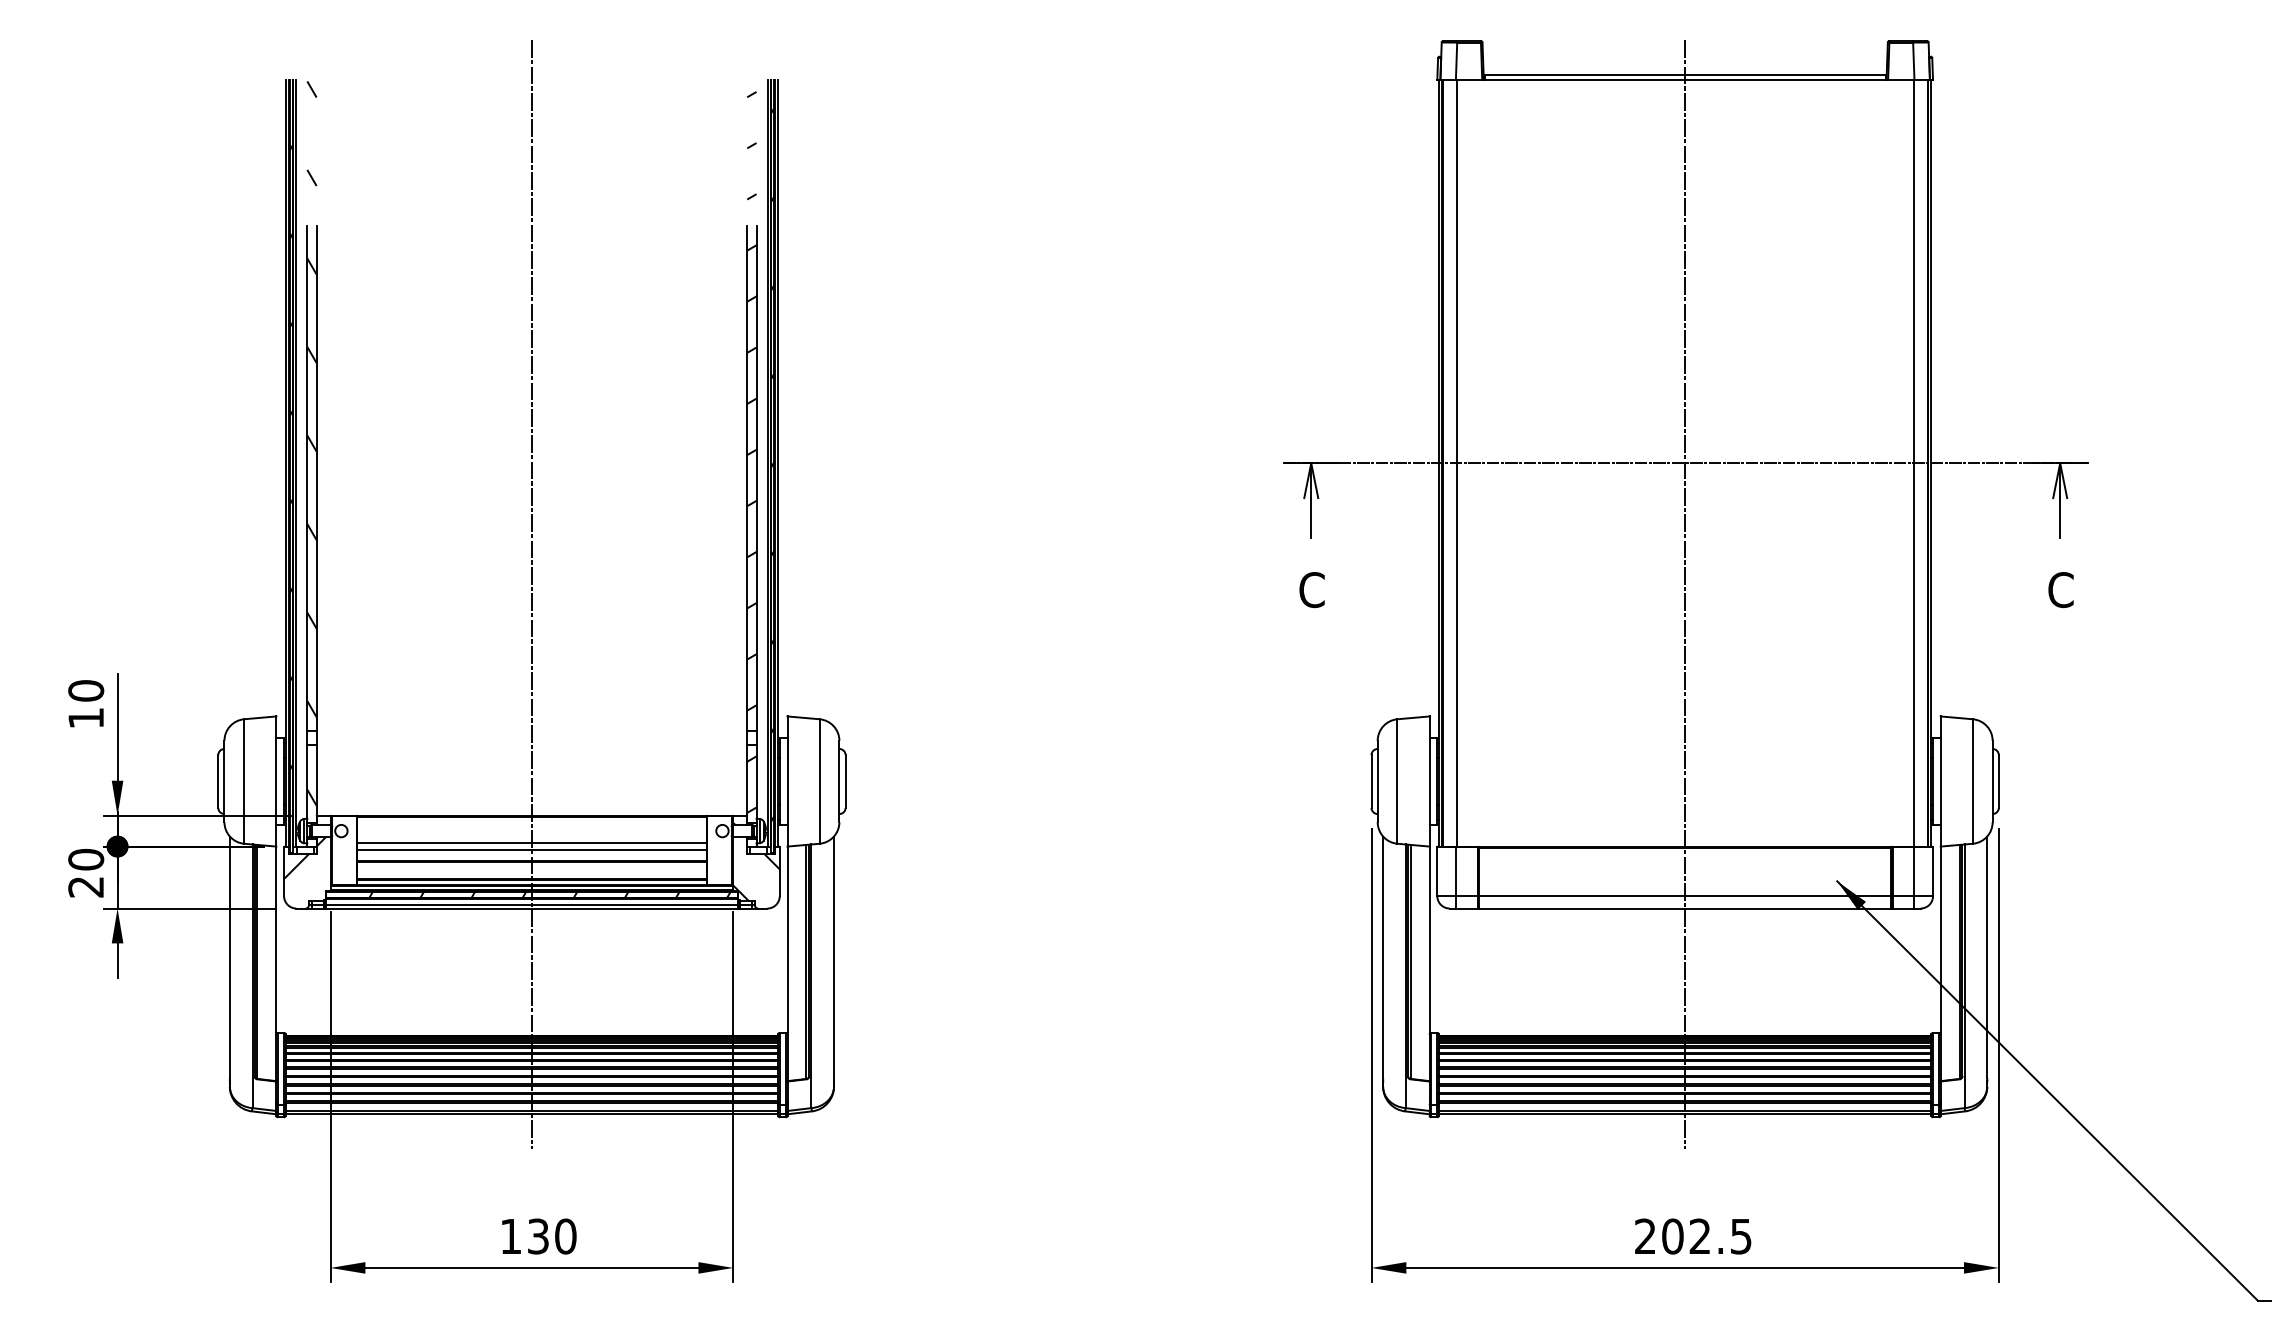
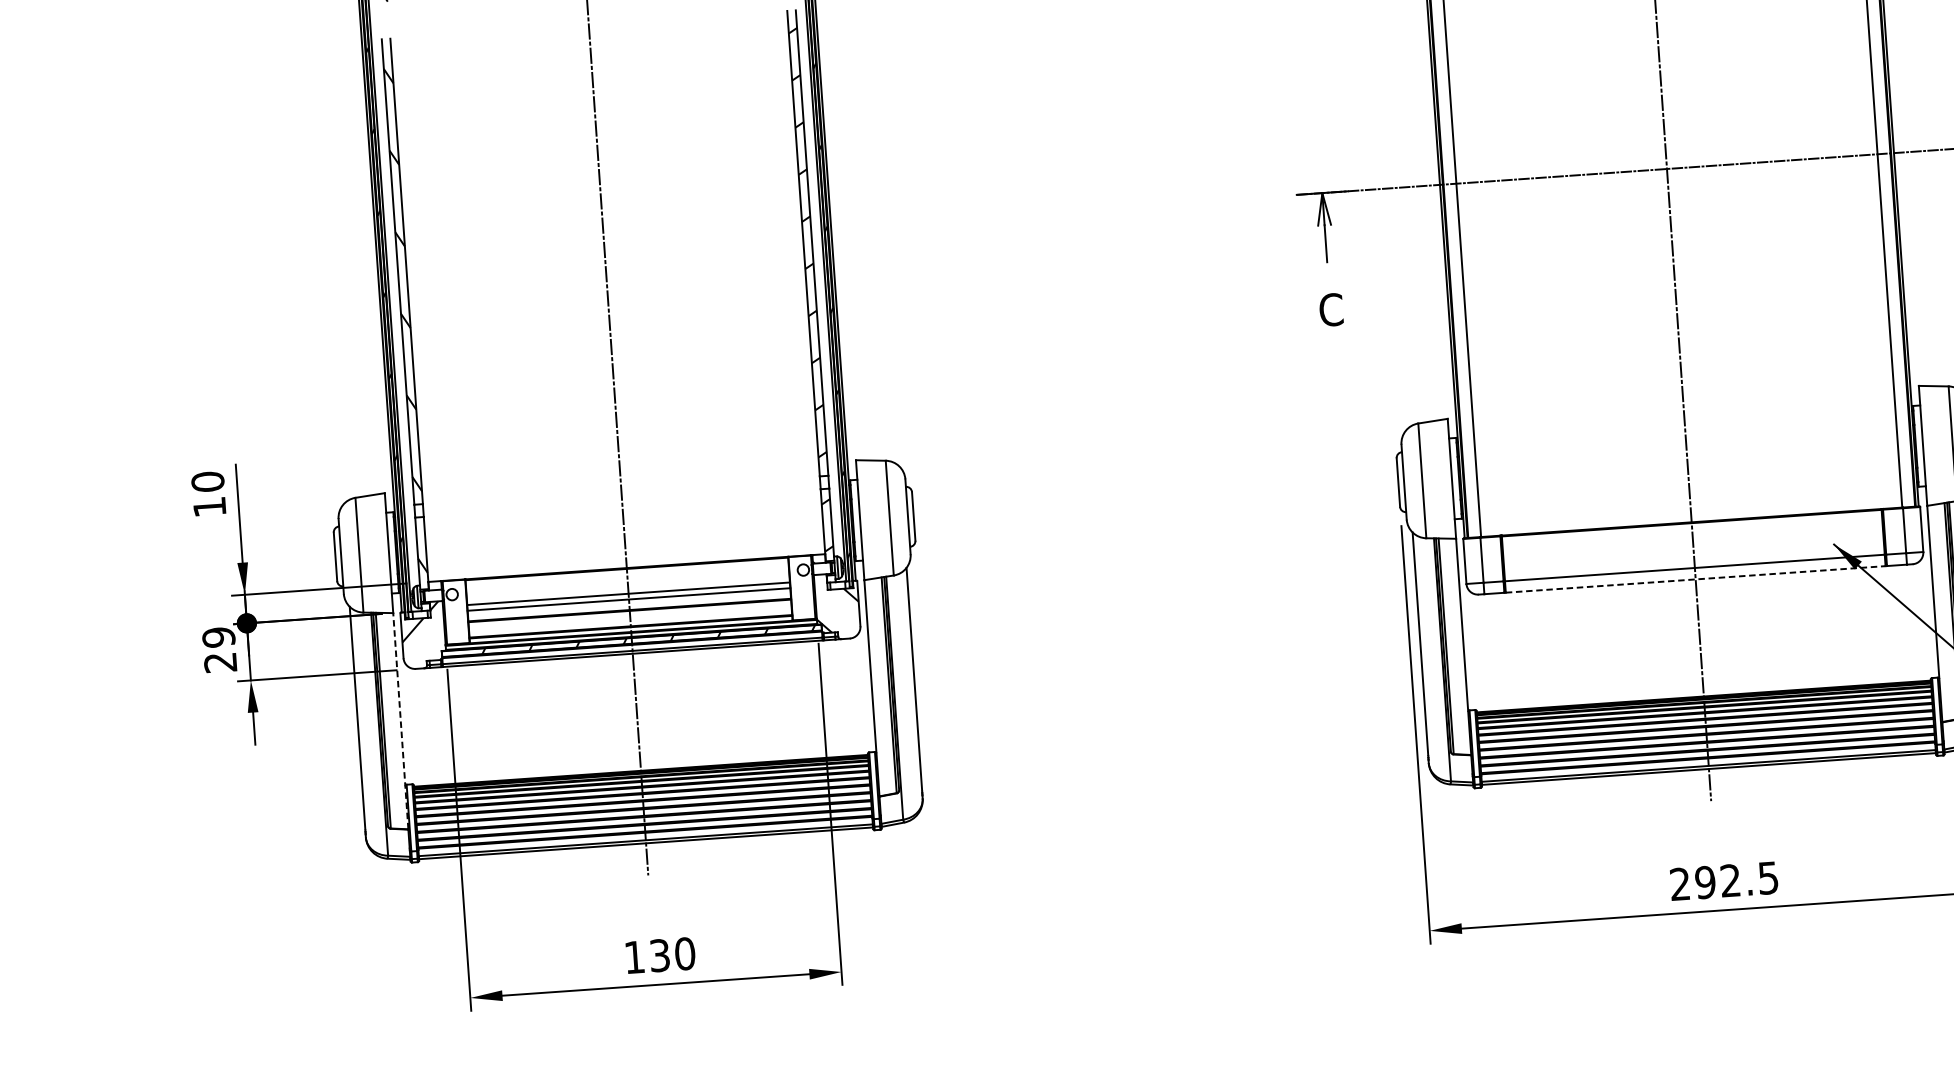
text: (86, 859) -> (219, 637), 20 -> 29
line: (1685, 908) -> (1695, 579), solid -> dashed
line: (276, 963) -> (400, 720), solid -> dashed
text: (1672, 1236) -> (1705, 882), 202.5 -> 292.5

